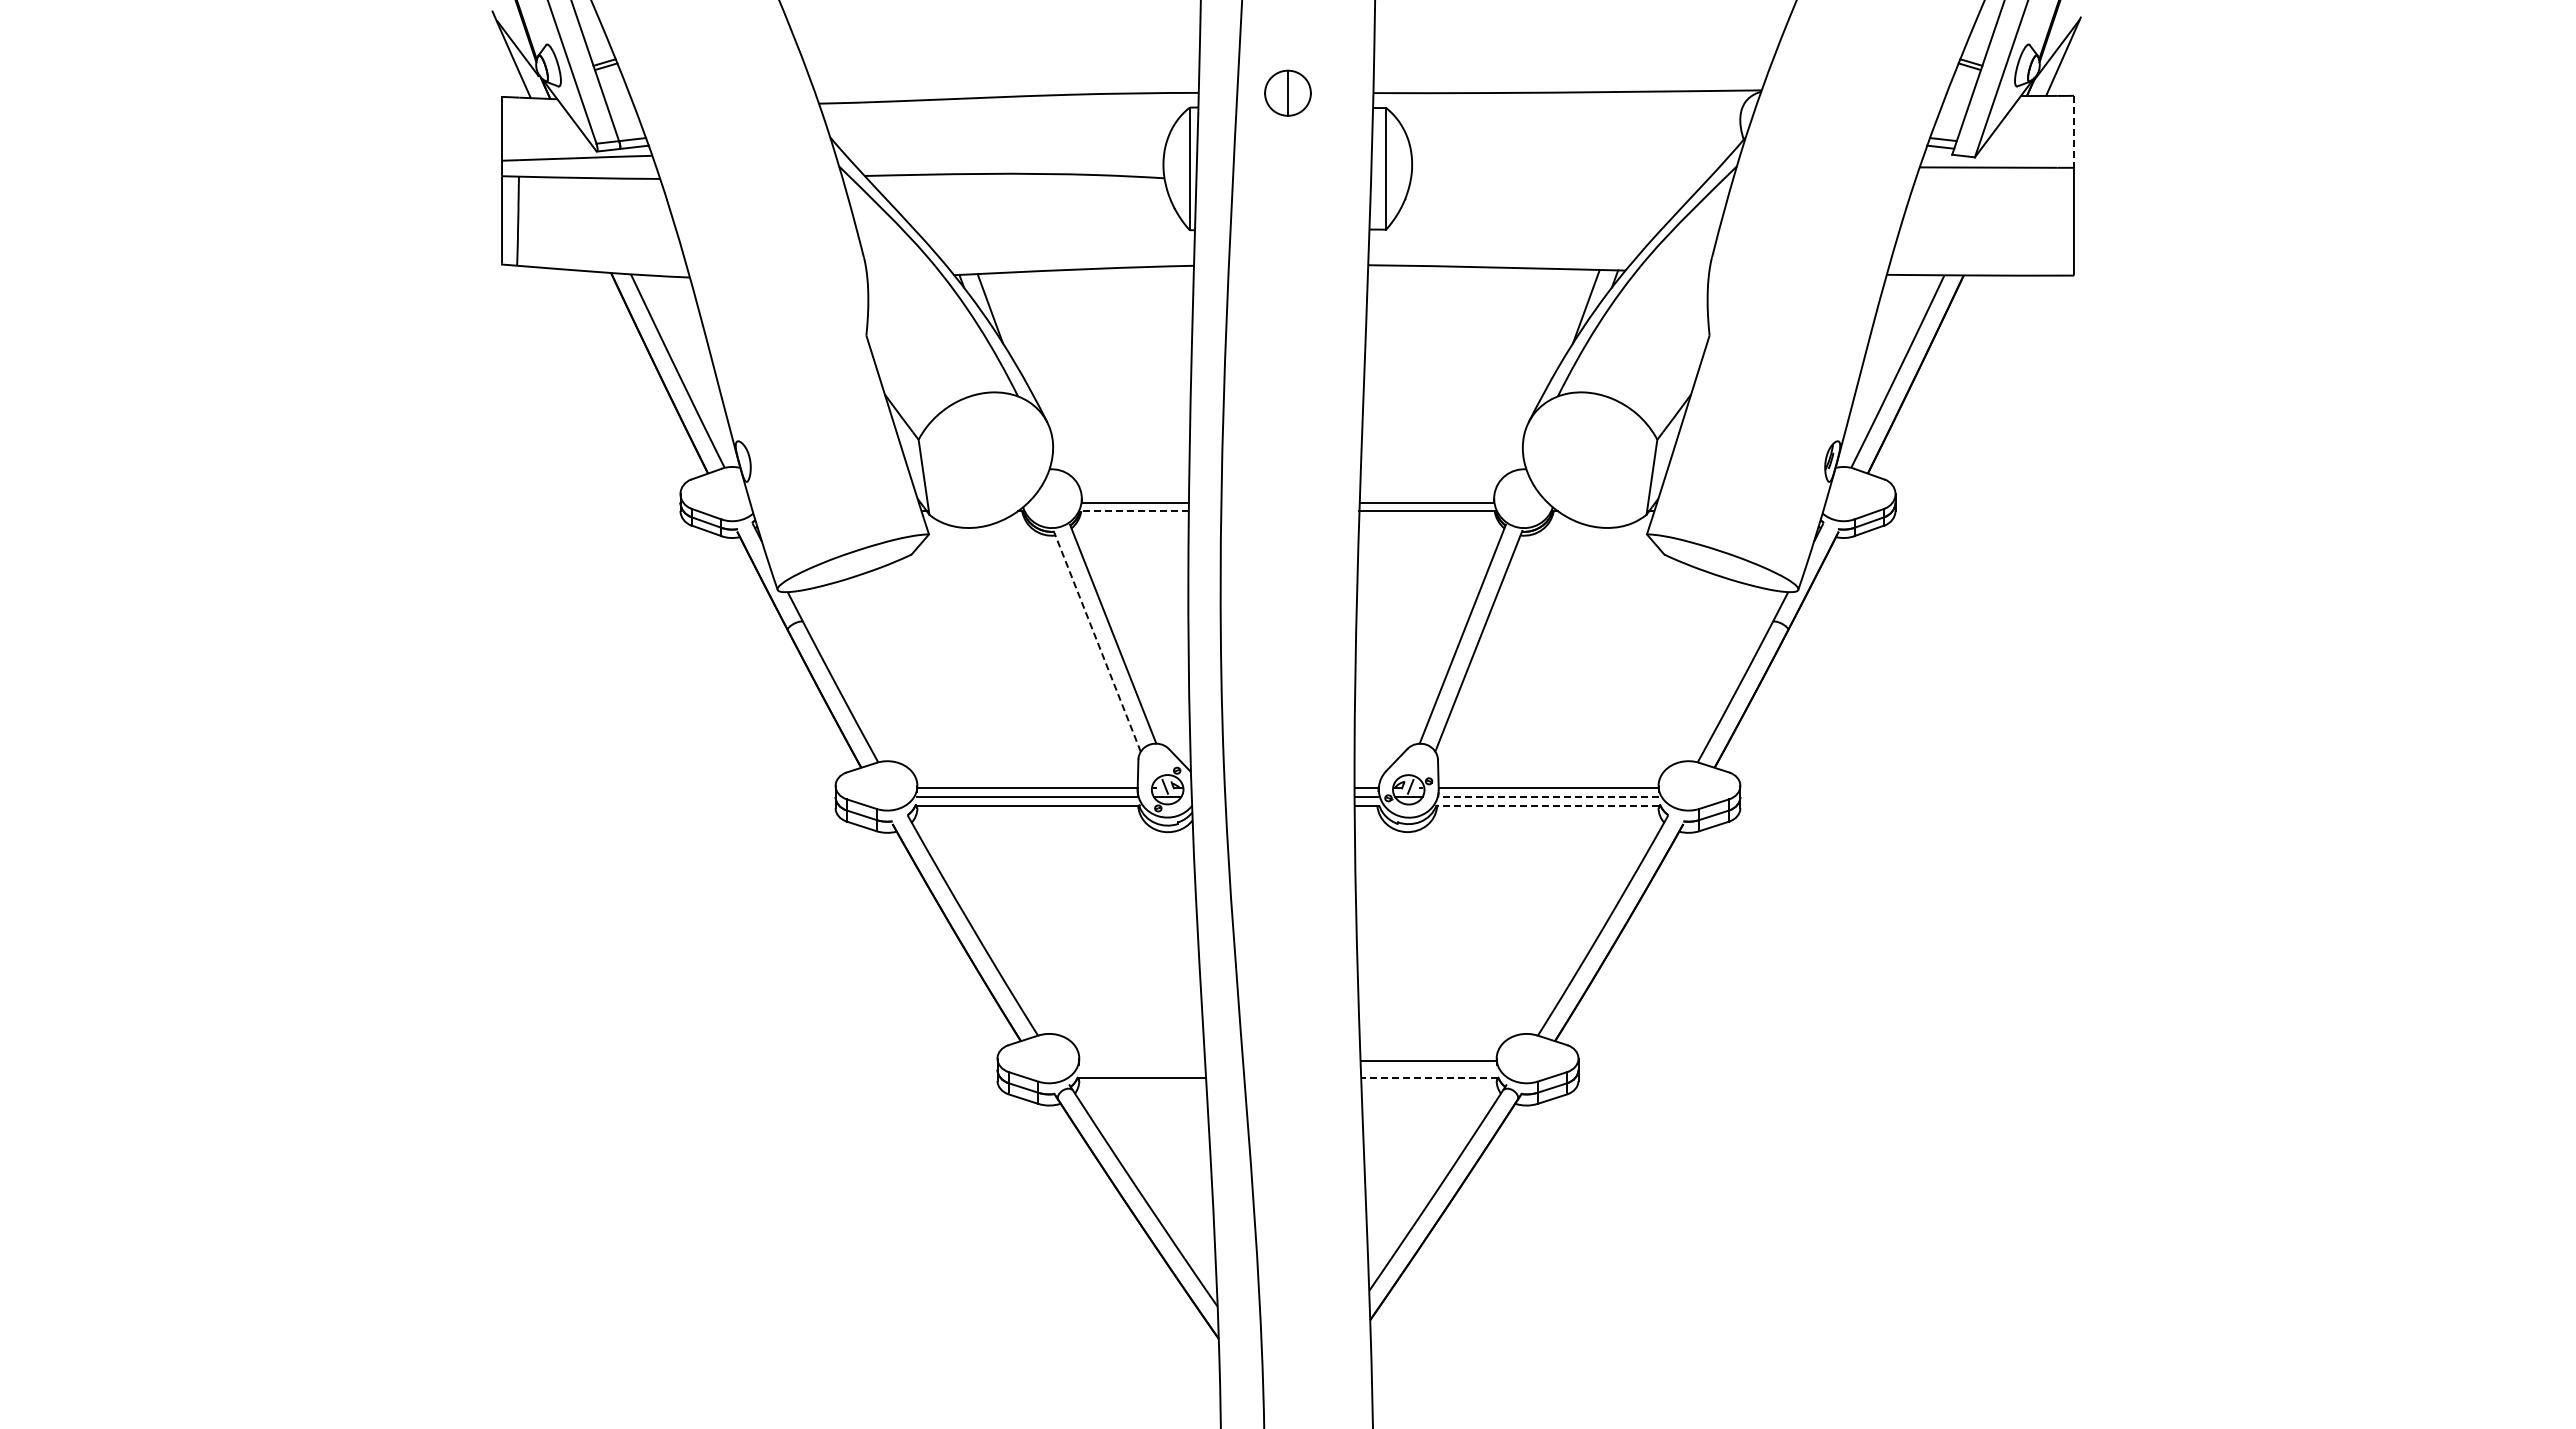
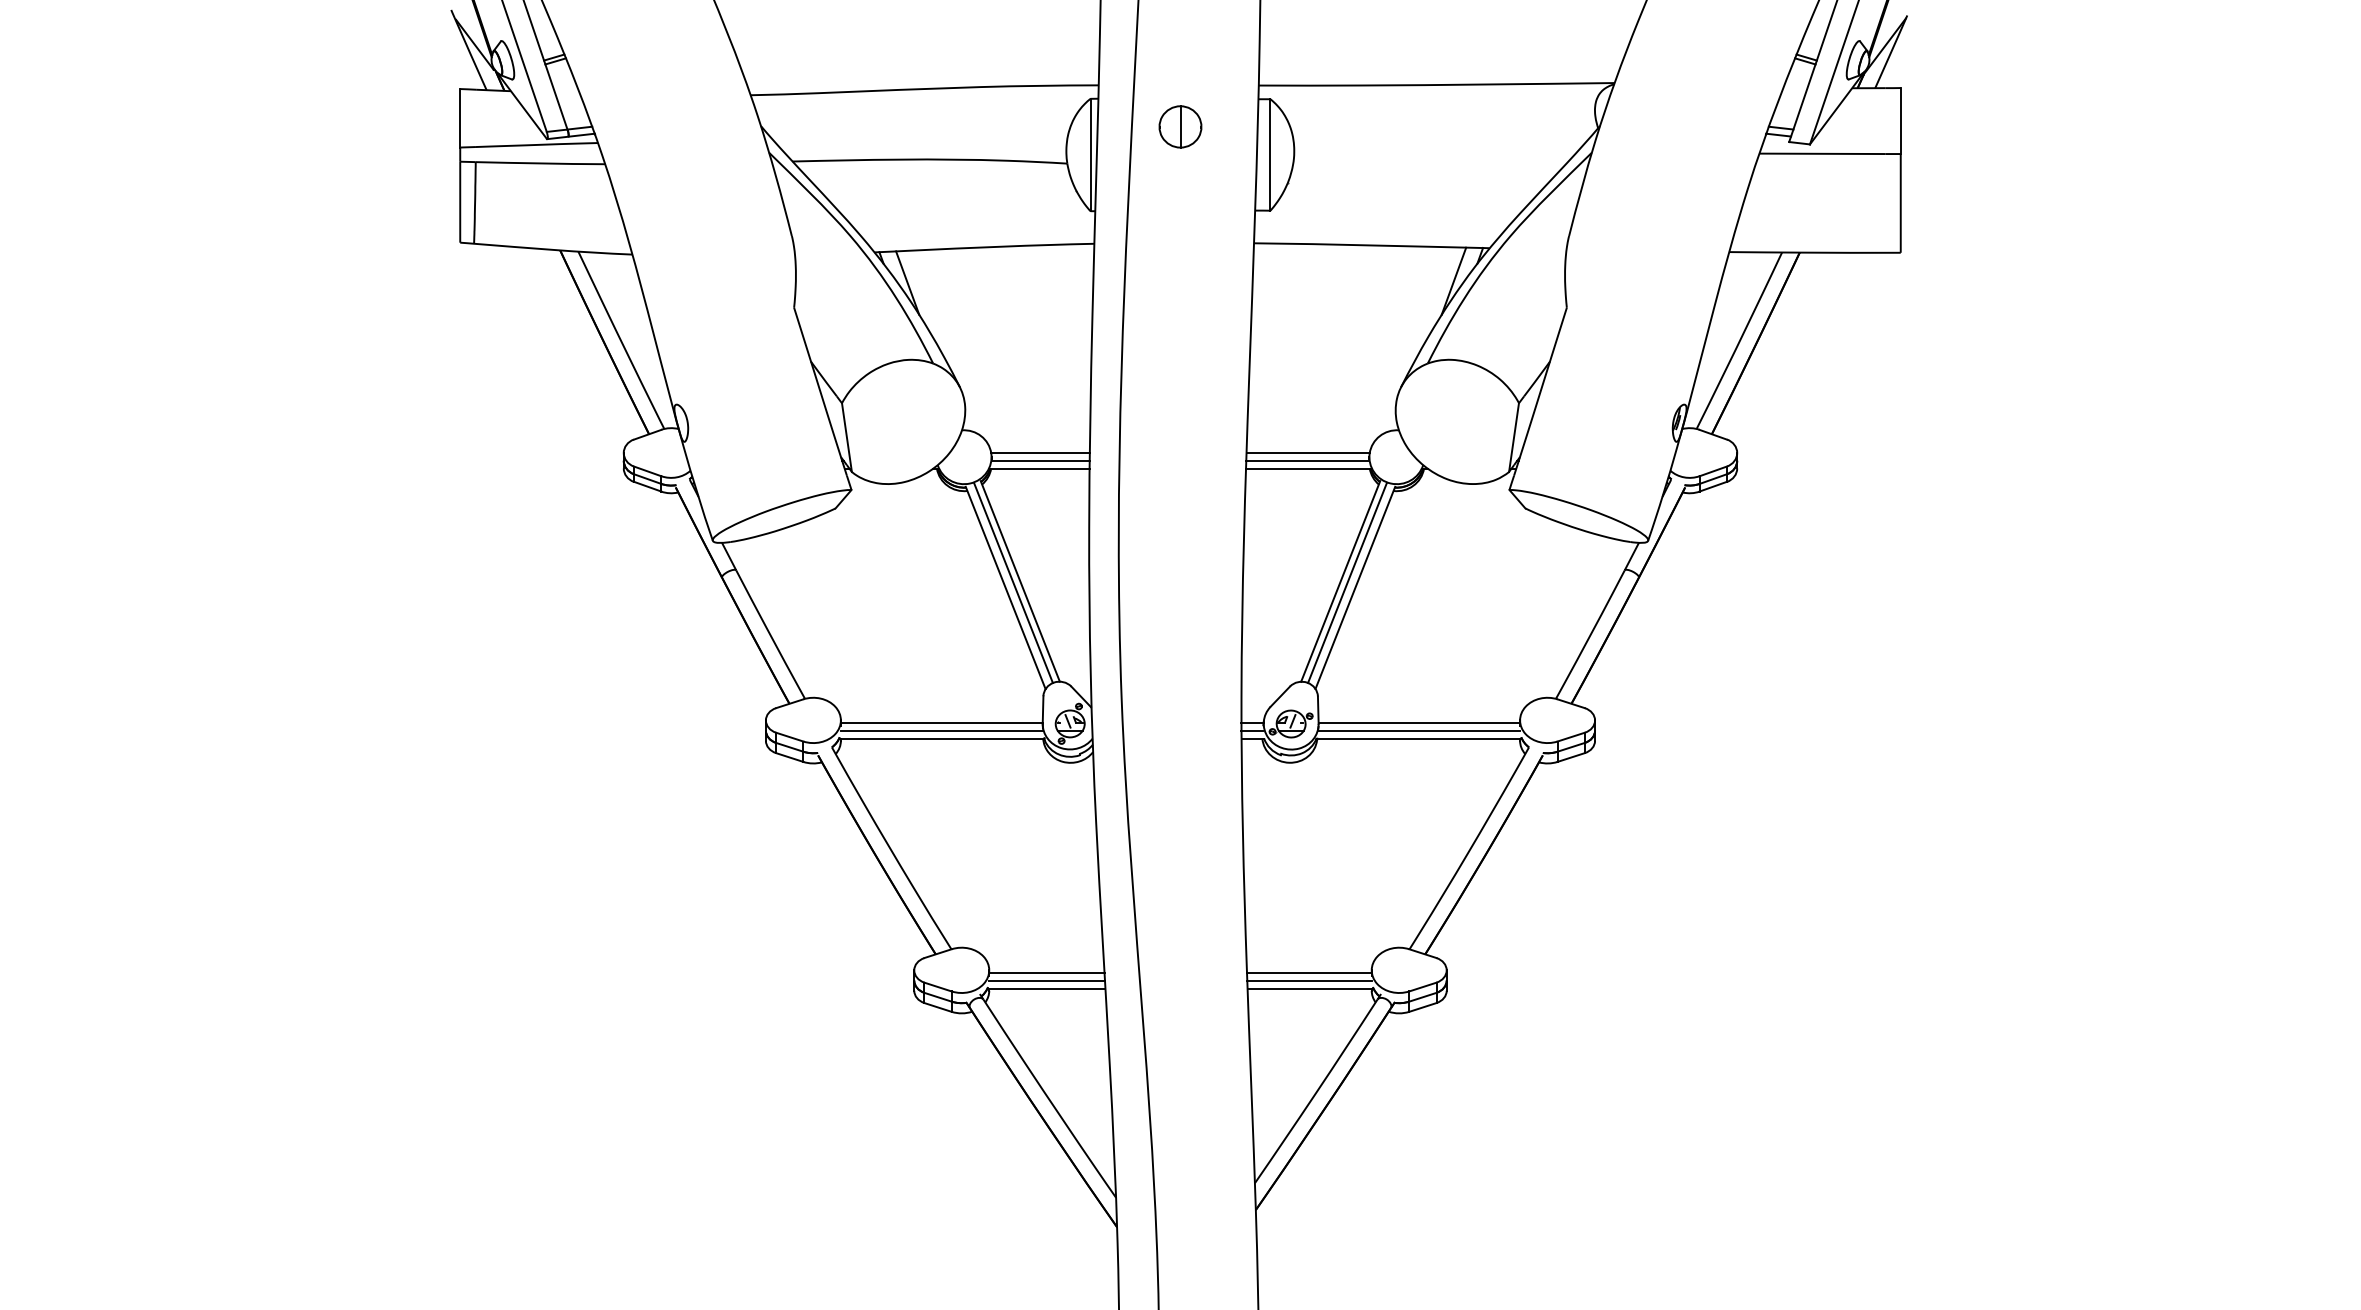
part: (1287, 92) -> (1180, 126), moved
line: (2073, 131) -> (1900, 120), dashed -> solid
line: (1135, 493) -> (1040, 452), added
line: (1427, 493) -> (1308, 452), added
line: (1134, 511) -> (1039, 468), dashed -> solid
line: (1105, 636) -> (1013, 583), added
line: (1470, 636) -> (1347, 583), added
line: (1097, 641) -> (1005, 588), dashed -> solid
line: (1548, 797) -> (1419, 731), dashed -> solid
line: (1547, 805) -> (1418, 738), dashed -> solid
line: (1142, 1061) -> (1047, 972), added
line: (1141, 1069) -> (1046, 980), added
line: (1428, 1069) -> (1309, 980), added
line: (1428, 1078) -> (1309, 988), dashed -> solid

